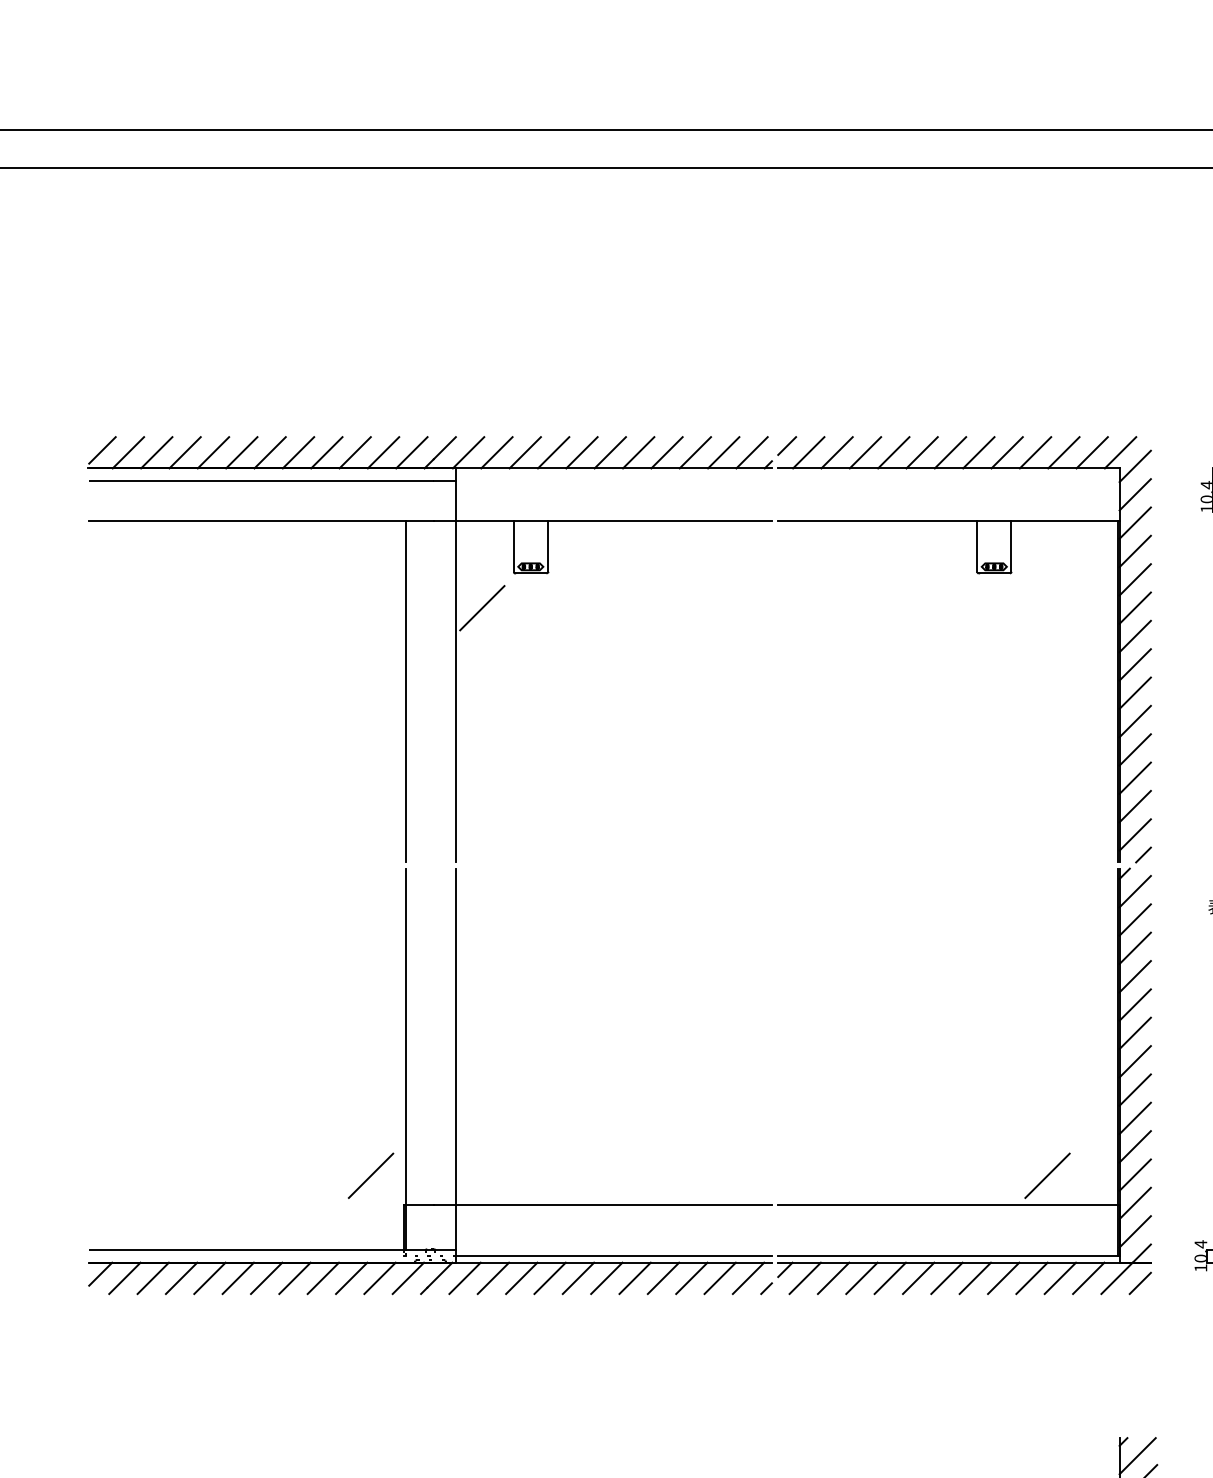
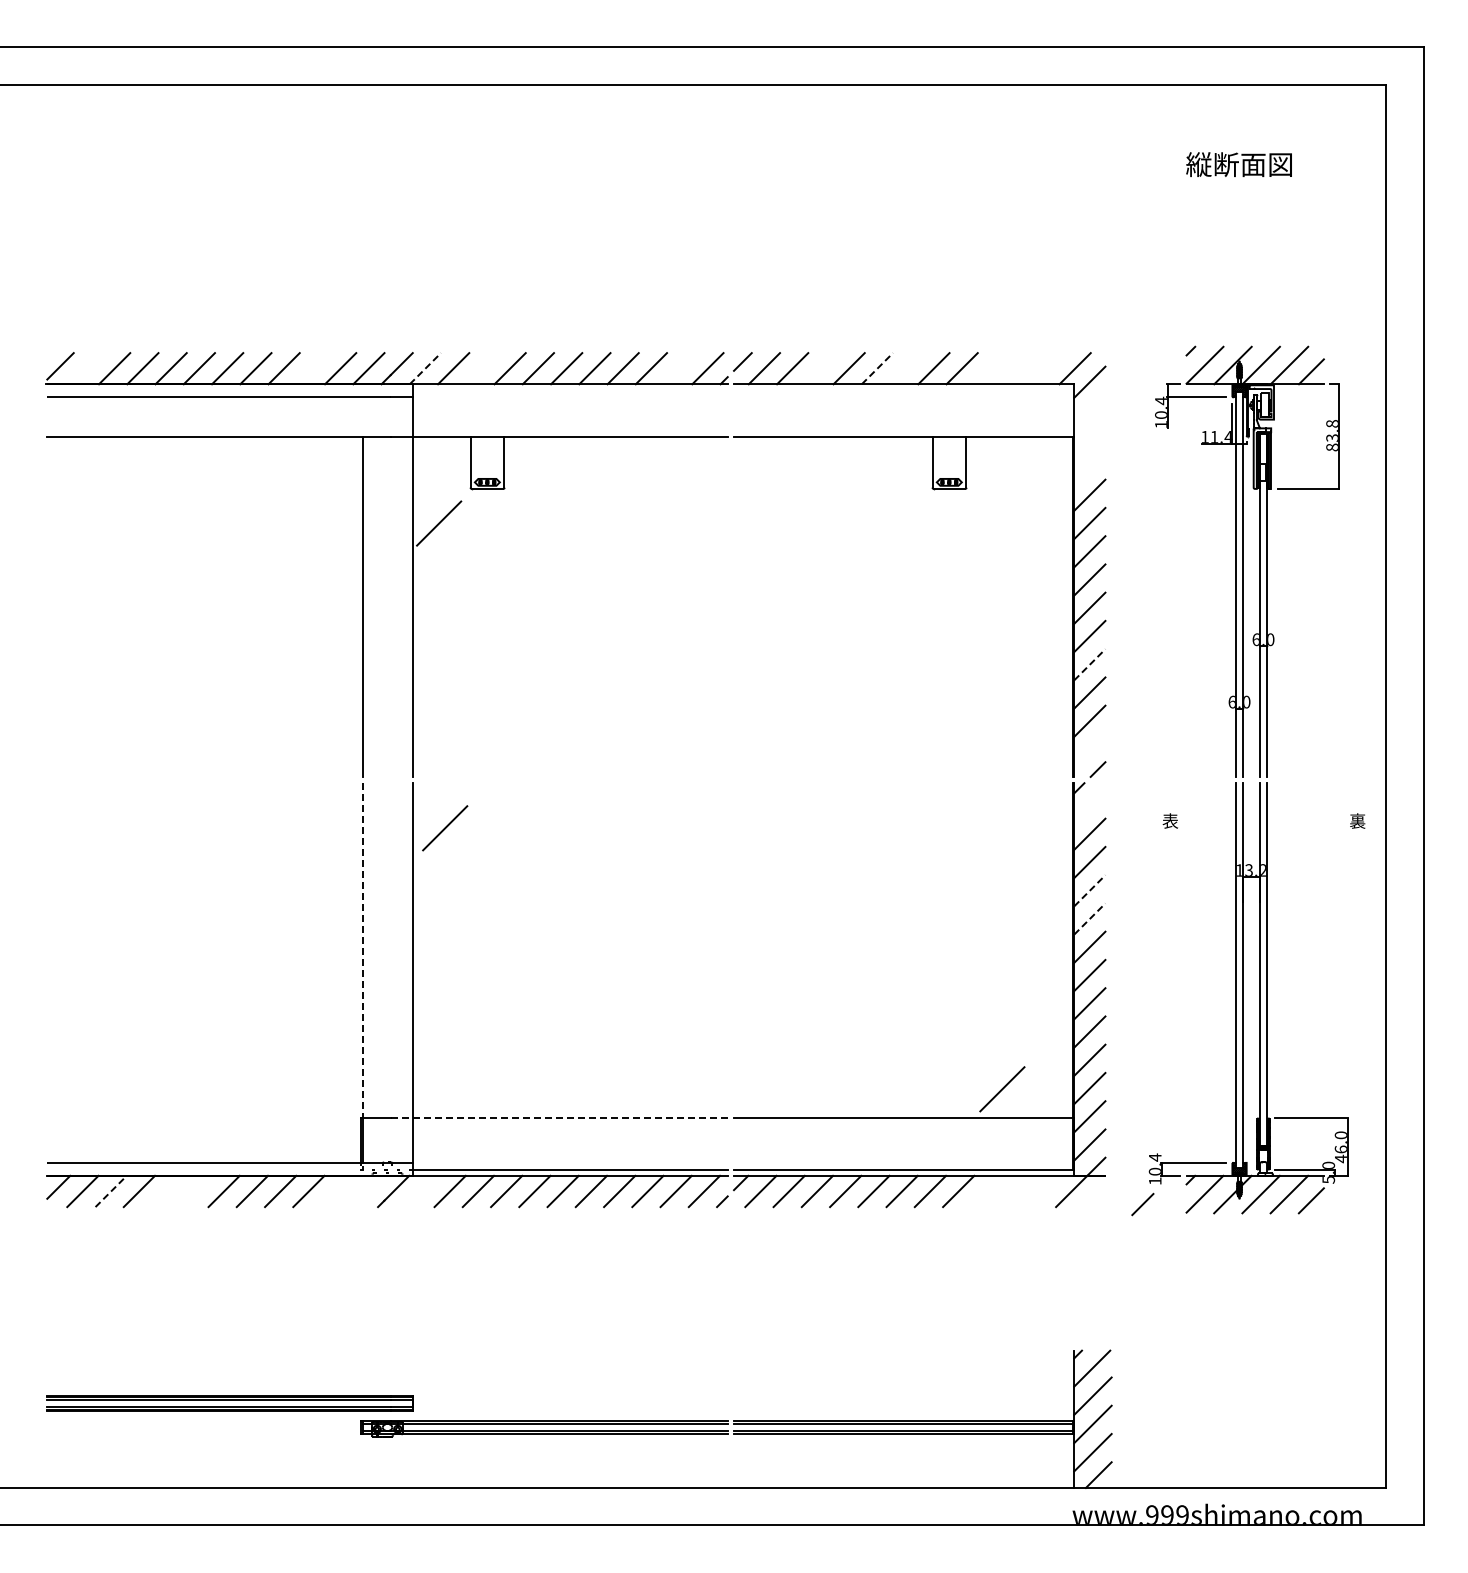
line: (128, 452) -> (86, 368), removed
line: (355, 452) -> (312, 368), removed
line: (468, 452) -> (425, 368), solid -> dashed
line: (524, 452) -> (481, 368), removed
line: (723, 452) -> (679, 368), removed
line: (865, 452) -> (820, 368), removed
line: (922, 452) -> (877, 368), solid -> dashed
line: (950, 452) -> (905, 368), removed
line: (1035, 452) -> (990, 368), removed
line: (1063, 452) -> (1018, 368), removed
line: (1091, 452) -> (1046, 368), removed
line: (1134, 494) -> (1089, 410), removed
line: (1134, 522) -> (1089, 438), removed
line: (1134, 550) -> (1089, 466), removed
line: (1135, 749) -> (1090, 664), solid -> dashed
line: (1134, 834) -> (1089, 749), removed
line: (1134, 891) -> (1089, 805), removed
line: (1135, 976) -> (1090, 890), solid -> dashed
line: (1135, 1004) -> (1090, 918), solid -> dashed
line: (405, 1036) -> (362, 950), solid -> dashed
line: (371, 1176) -> (445, 828), moved
line: (603, 1205) -> (559, 1118), solid -> dashed
line: (153, 1278) -> (111, 1191), solid -> dashed
line: (209, 1278) -> (167, 1191), removed
line: (237, 1278) -> (195, 1191), removed
line: (379, 1278) -> (336, 1191), removed
line: (408, 1278) -> (365, 1191), removed
line: (464, 1278) -> (421, 1191), removed
line: (1031, 1278) -> (986, 1191), removed
line: (1059, 1278) -> (1014, 1191), removed
line: (1088, 1278) -> (1043, 1191), removed
line: (1139, 1283) -> (1142, 1204), moved

